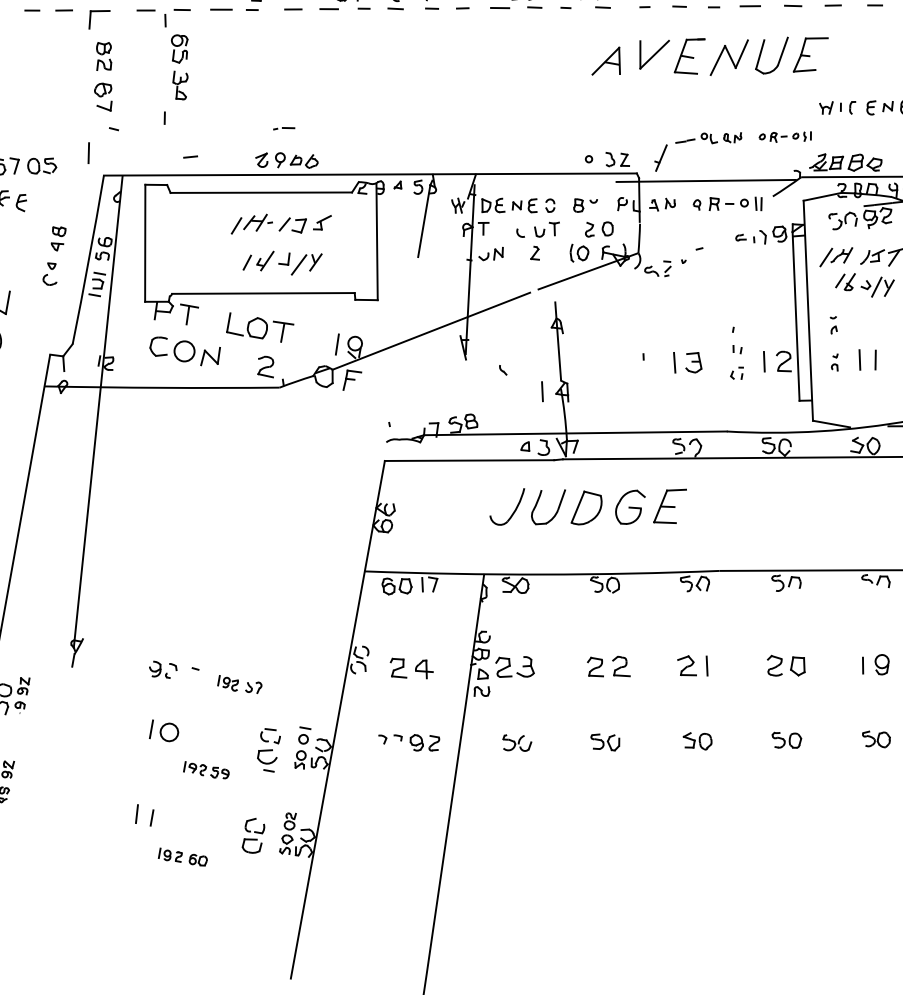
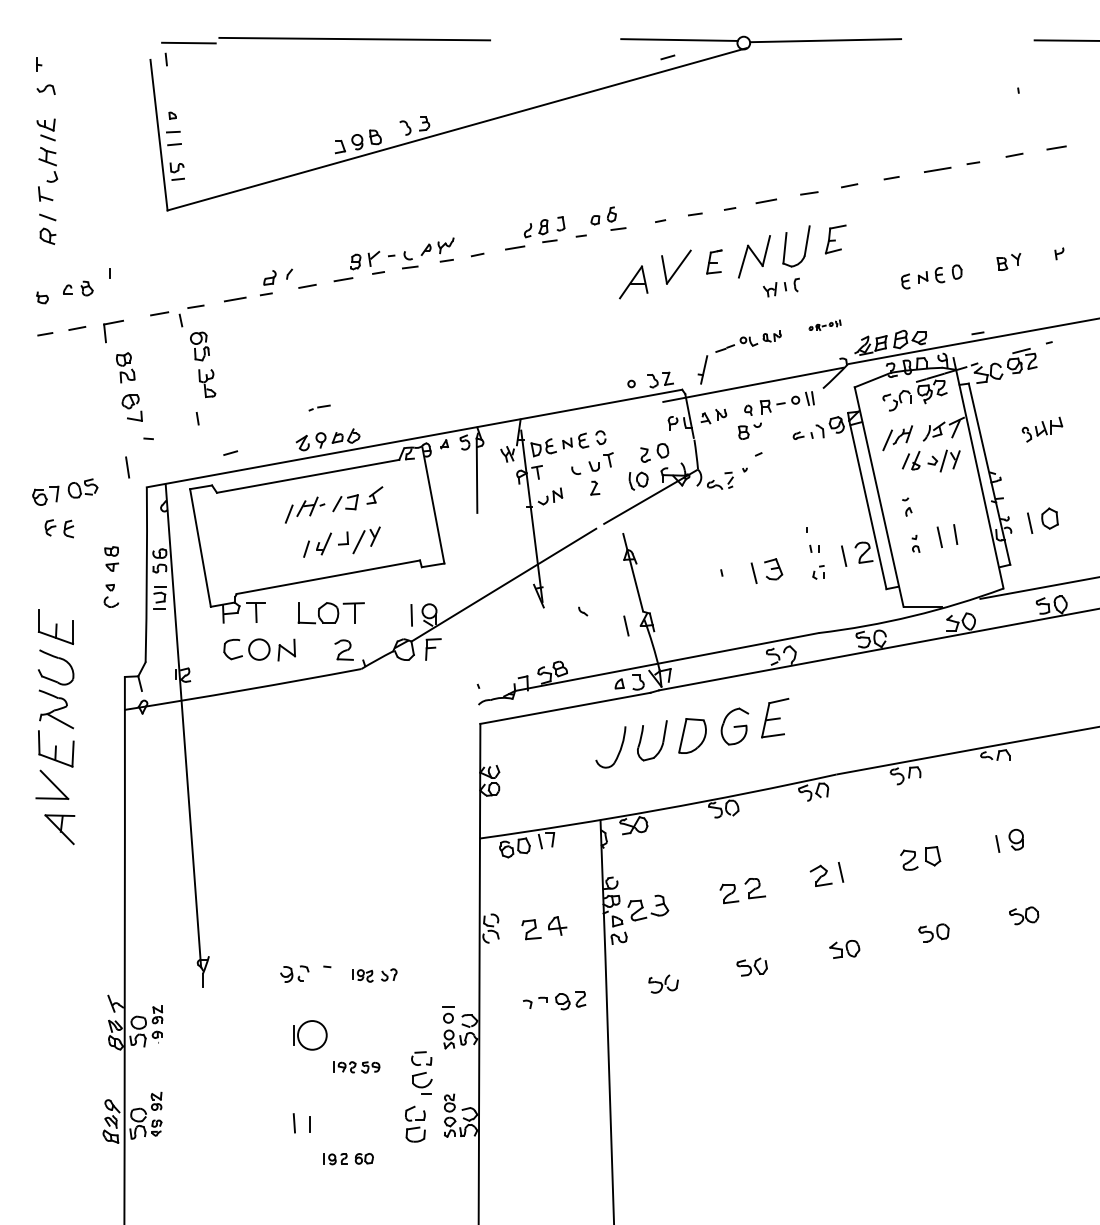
part: (810, 54) -> (835, 239), size x0.7
part: (690, 55) -> (714, 261), size x0.6
part: (836, 107) -> (781, 287), moved
part: (785, 135) -> (824, 325), size x0.6
part: (584, 204) -> (749, 430), moved
circle: (169, 732) -> (312, 1035), size x1.6
part: (268, 749) -> (421, 1072), moved

